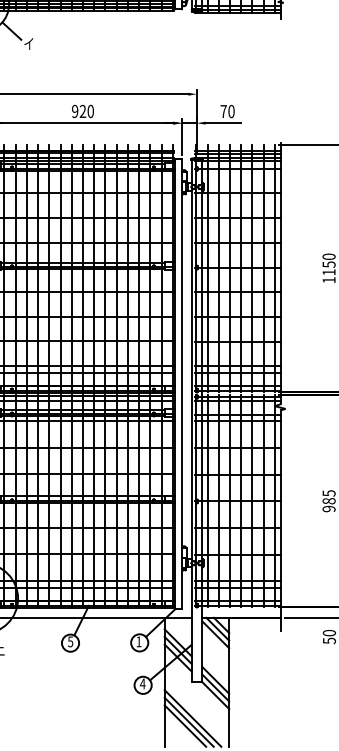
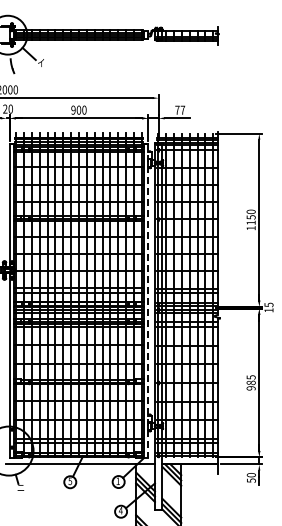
text: (230, 110) -> (182, 109), 70 -> 77
text: (82, 111) -> (78, 110), 920 -> 900
line: (182, 384) -> (148, 301), solid -> dashed

